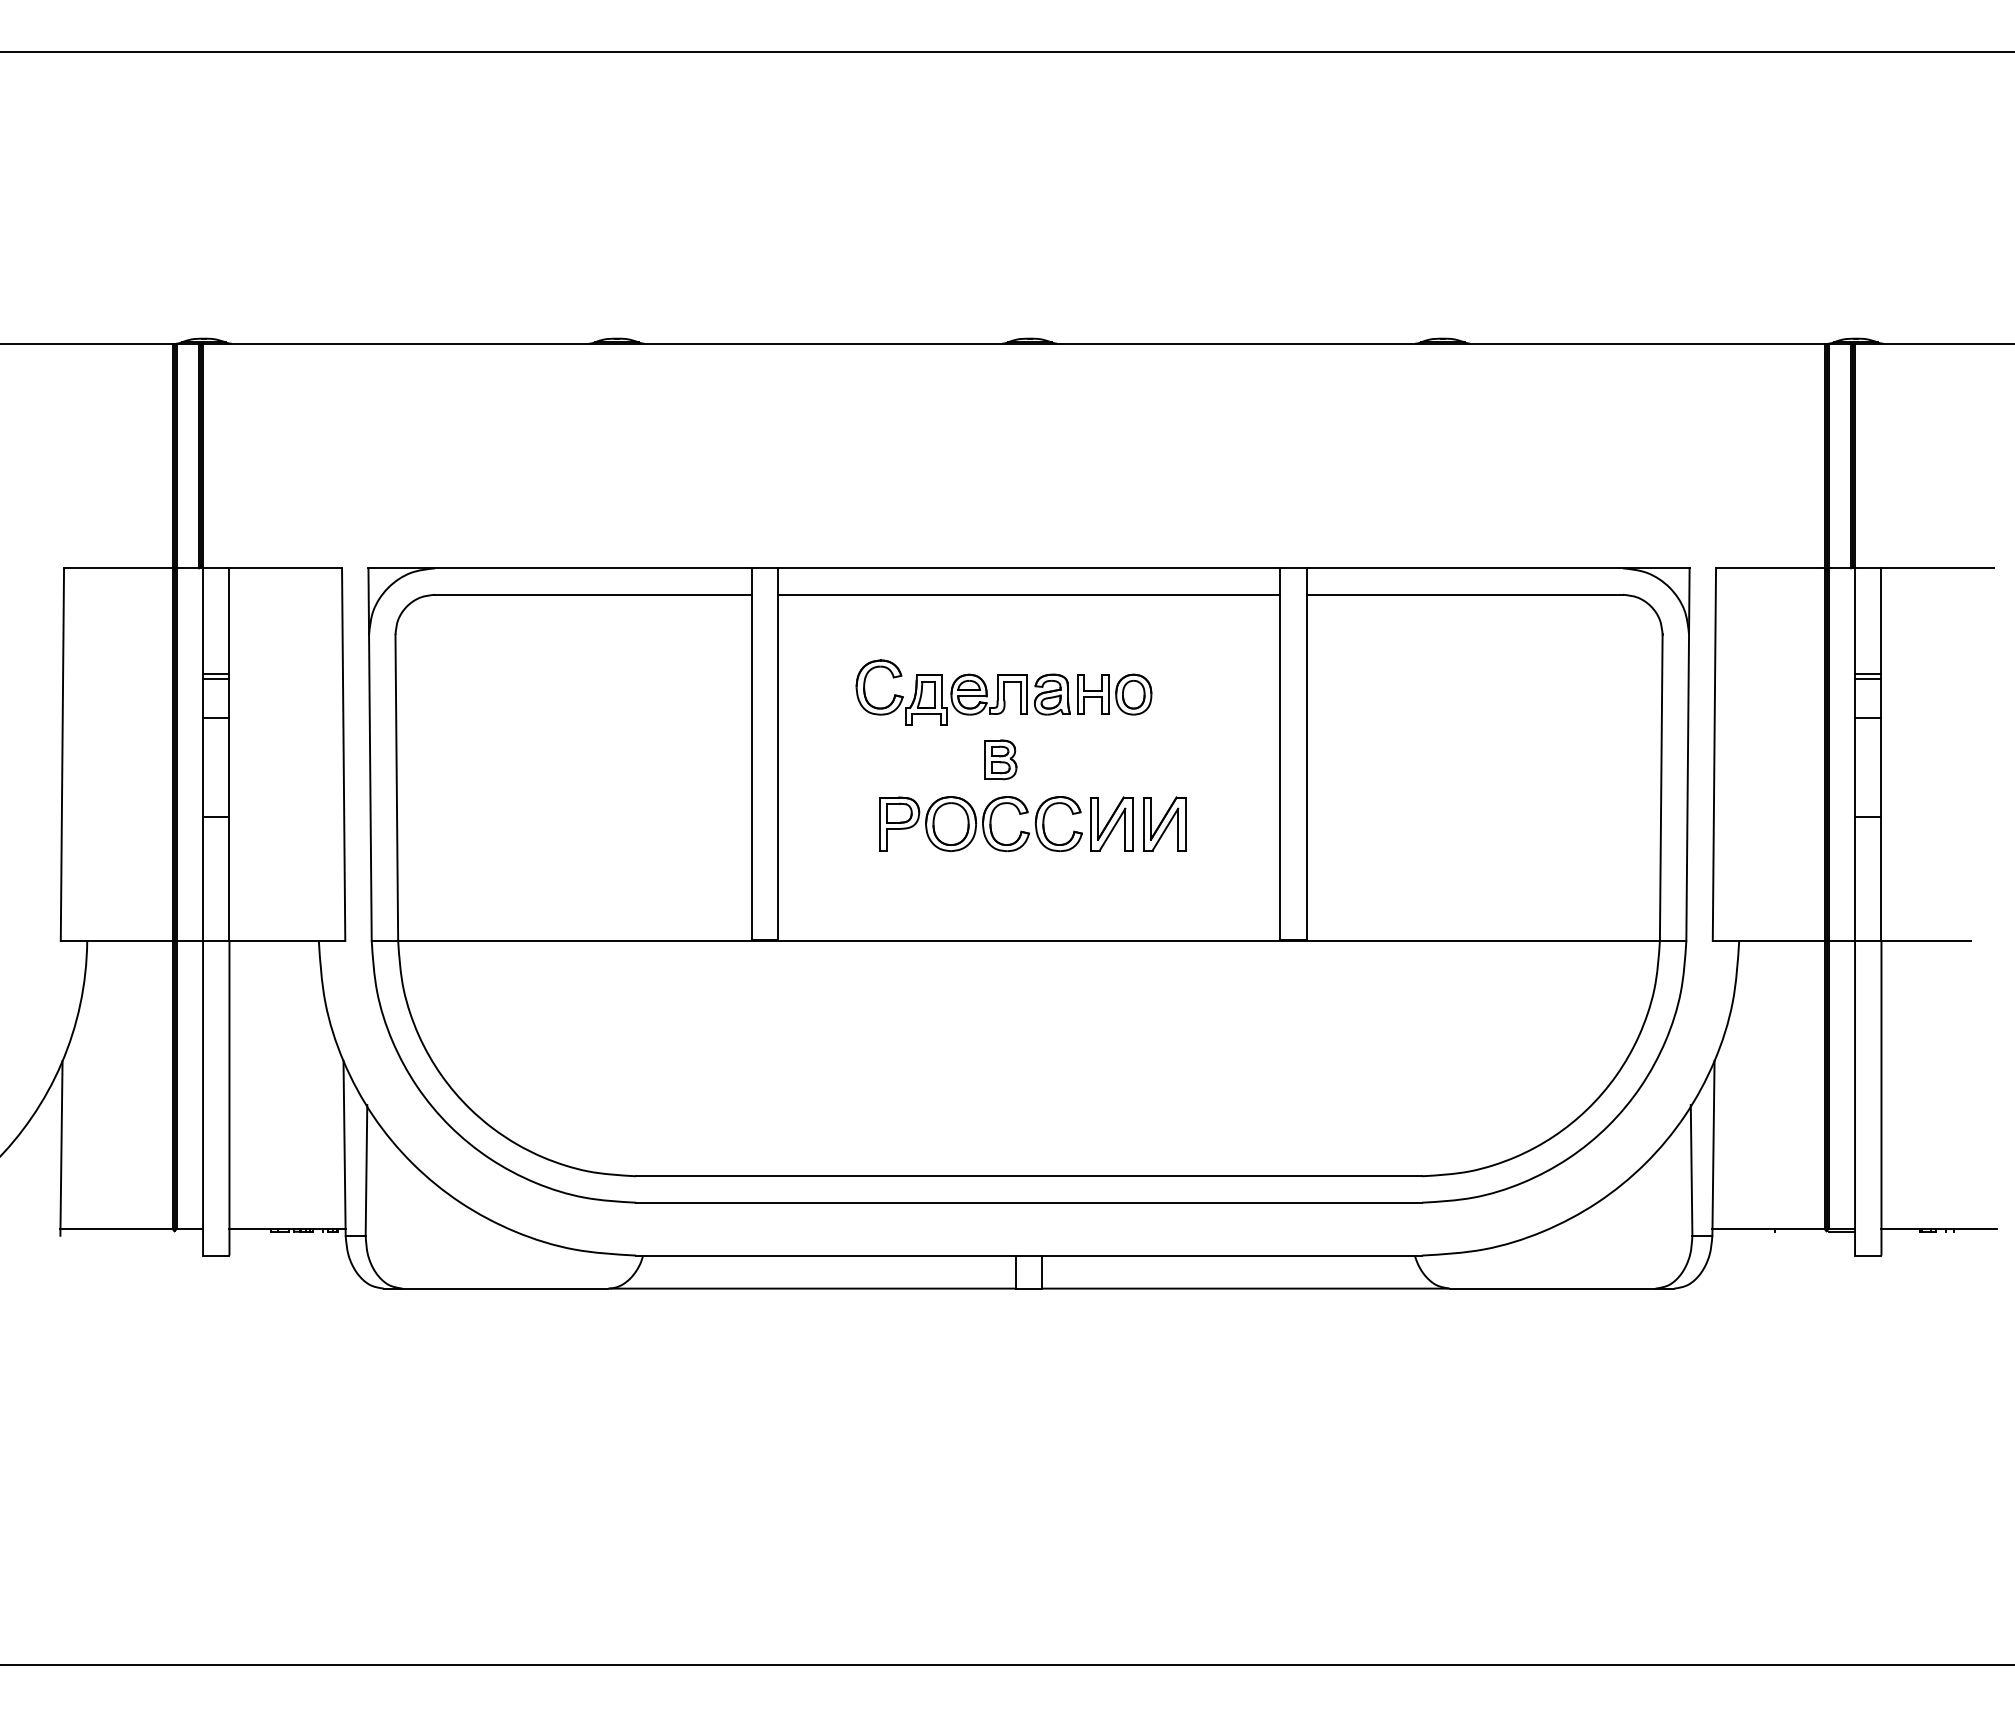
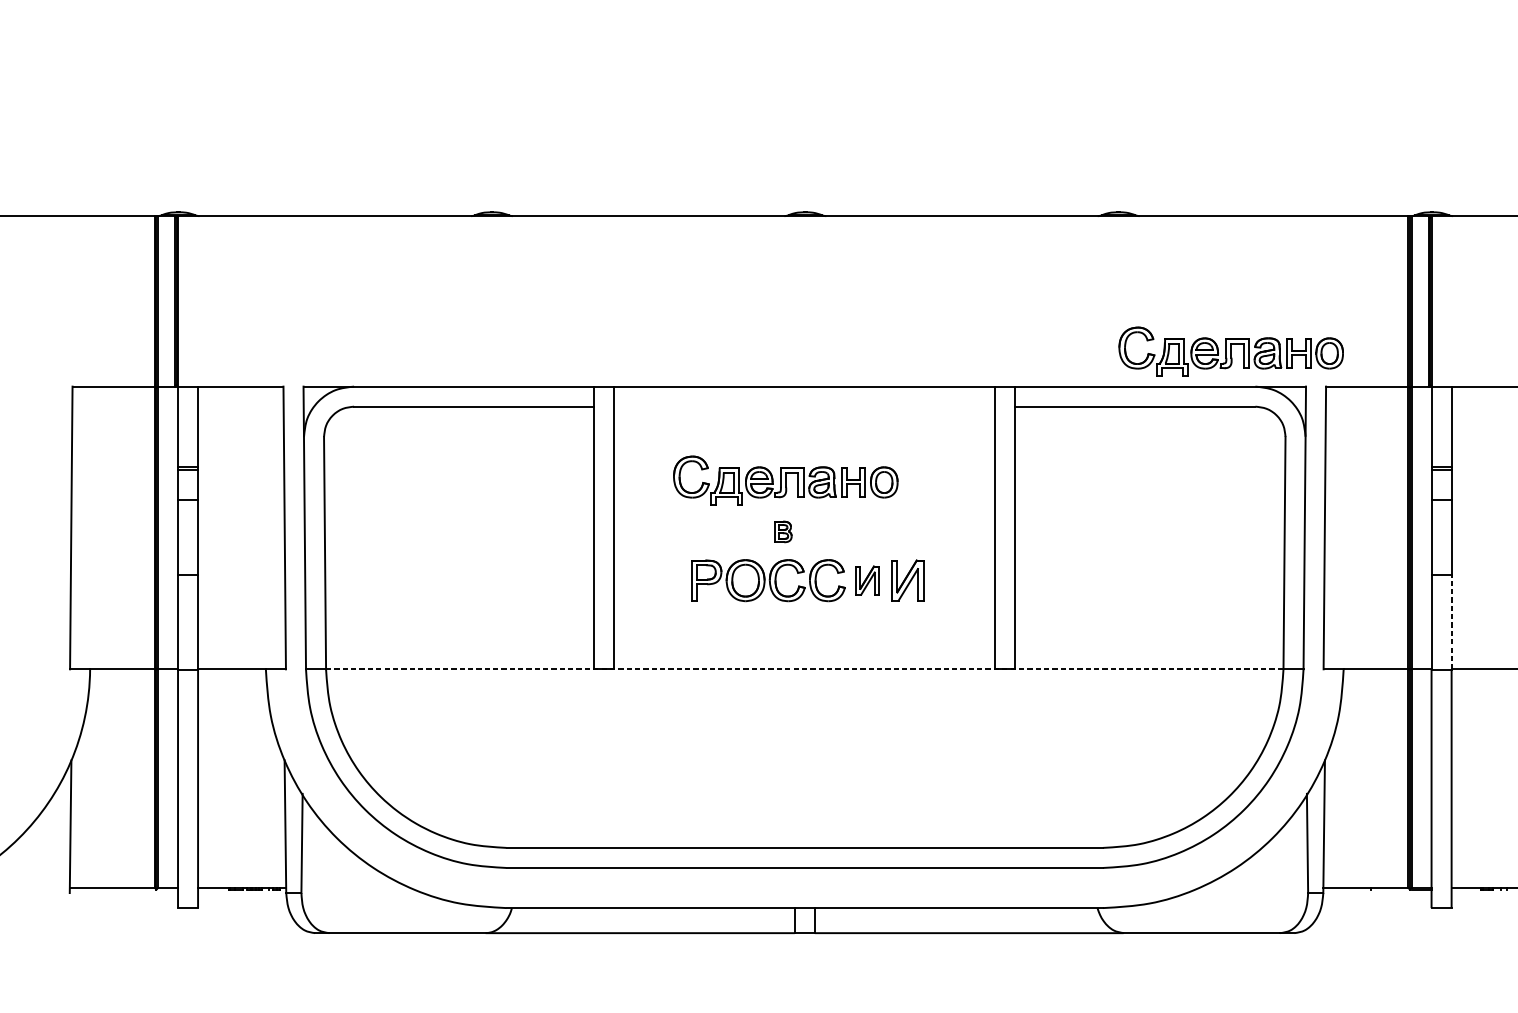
part: (1590, 522) -> (1230, 351), added
line: (1028, 594) -> (804, 406), removed
part: (1000, 759) -> (783, 531), size x0.7
part: (1111, 823) -> (867, 580), size x0.7
line: (1881, 878) -> (1451, 621), solid -> dashed
line: (1029, 940) -> (805, 669), solid -> dashed

